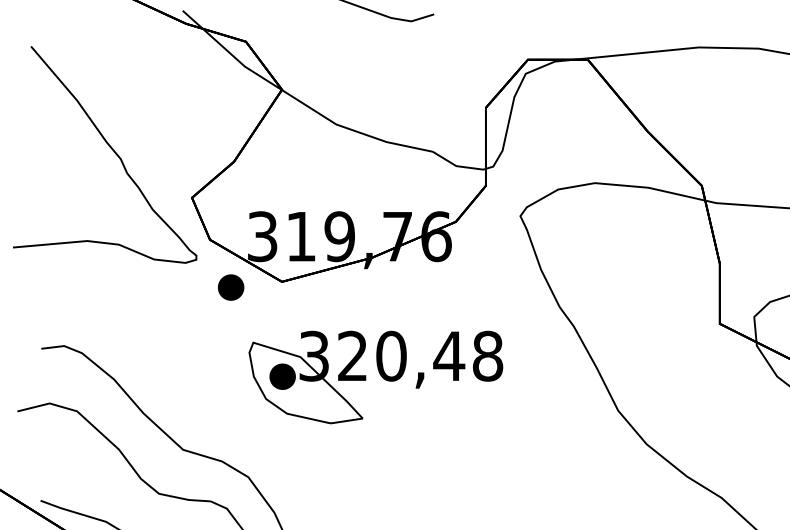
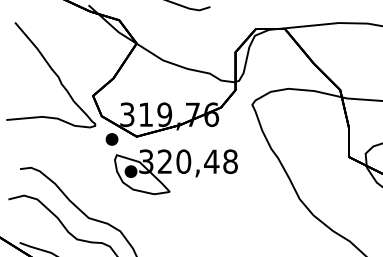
part: (374, 378) -> (175, 172), moved

